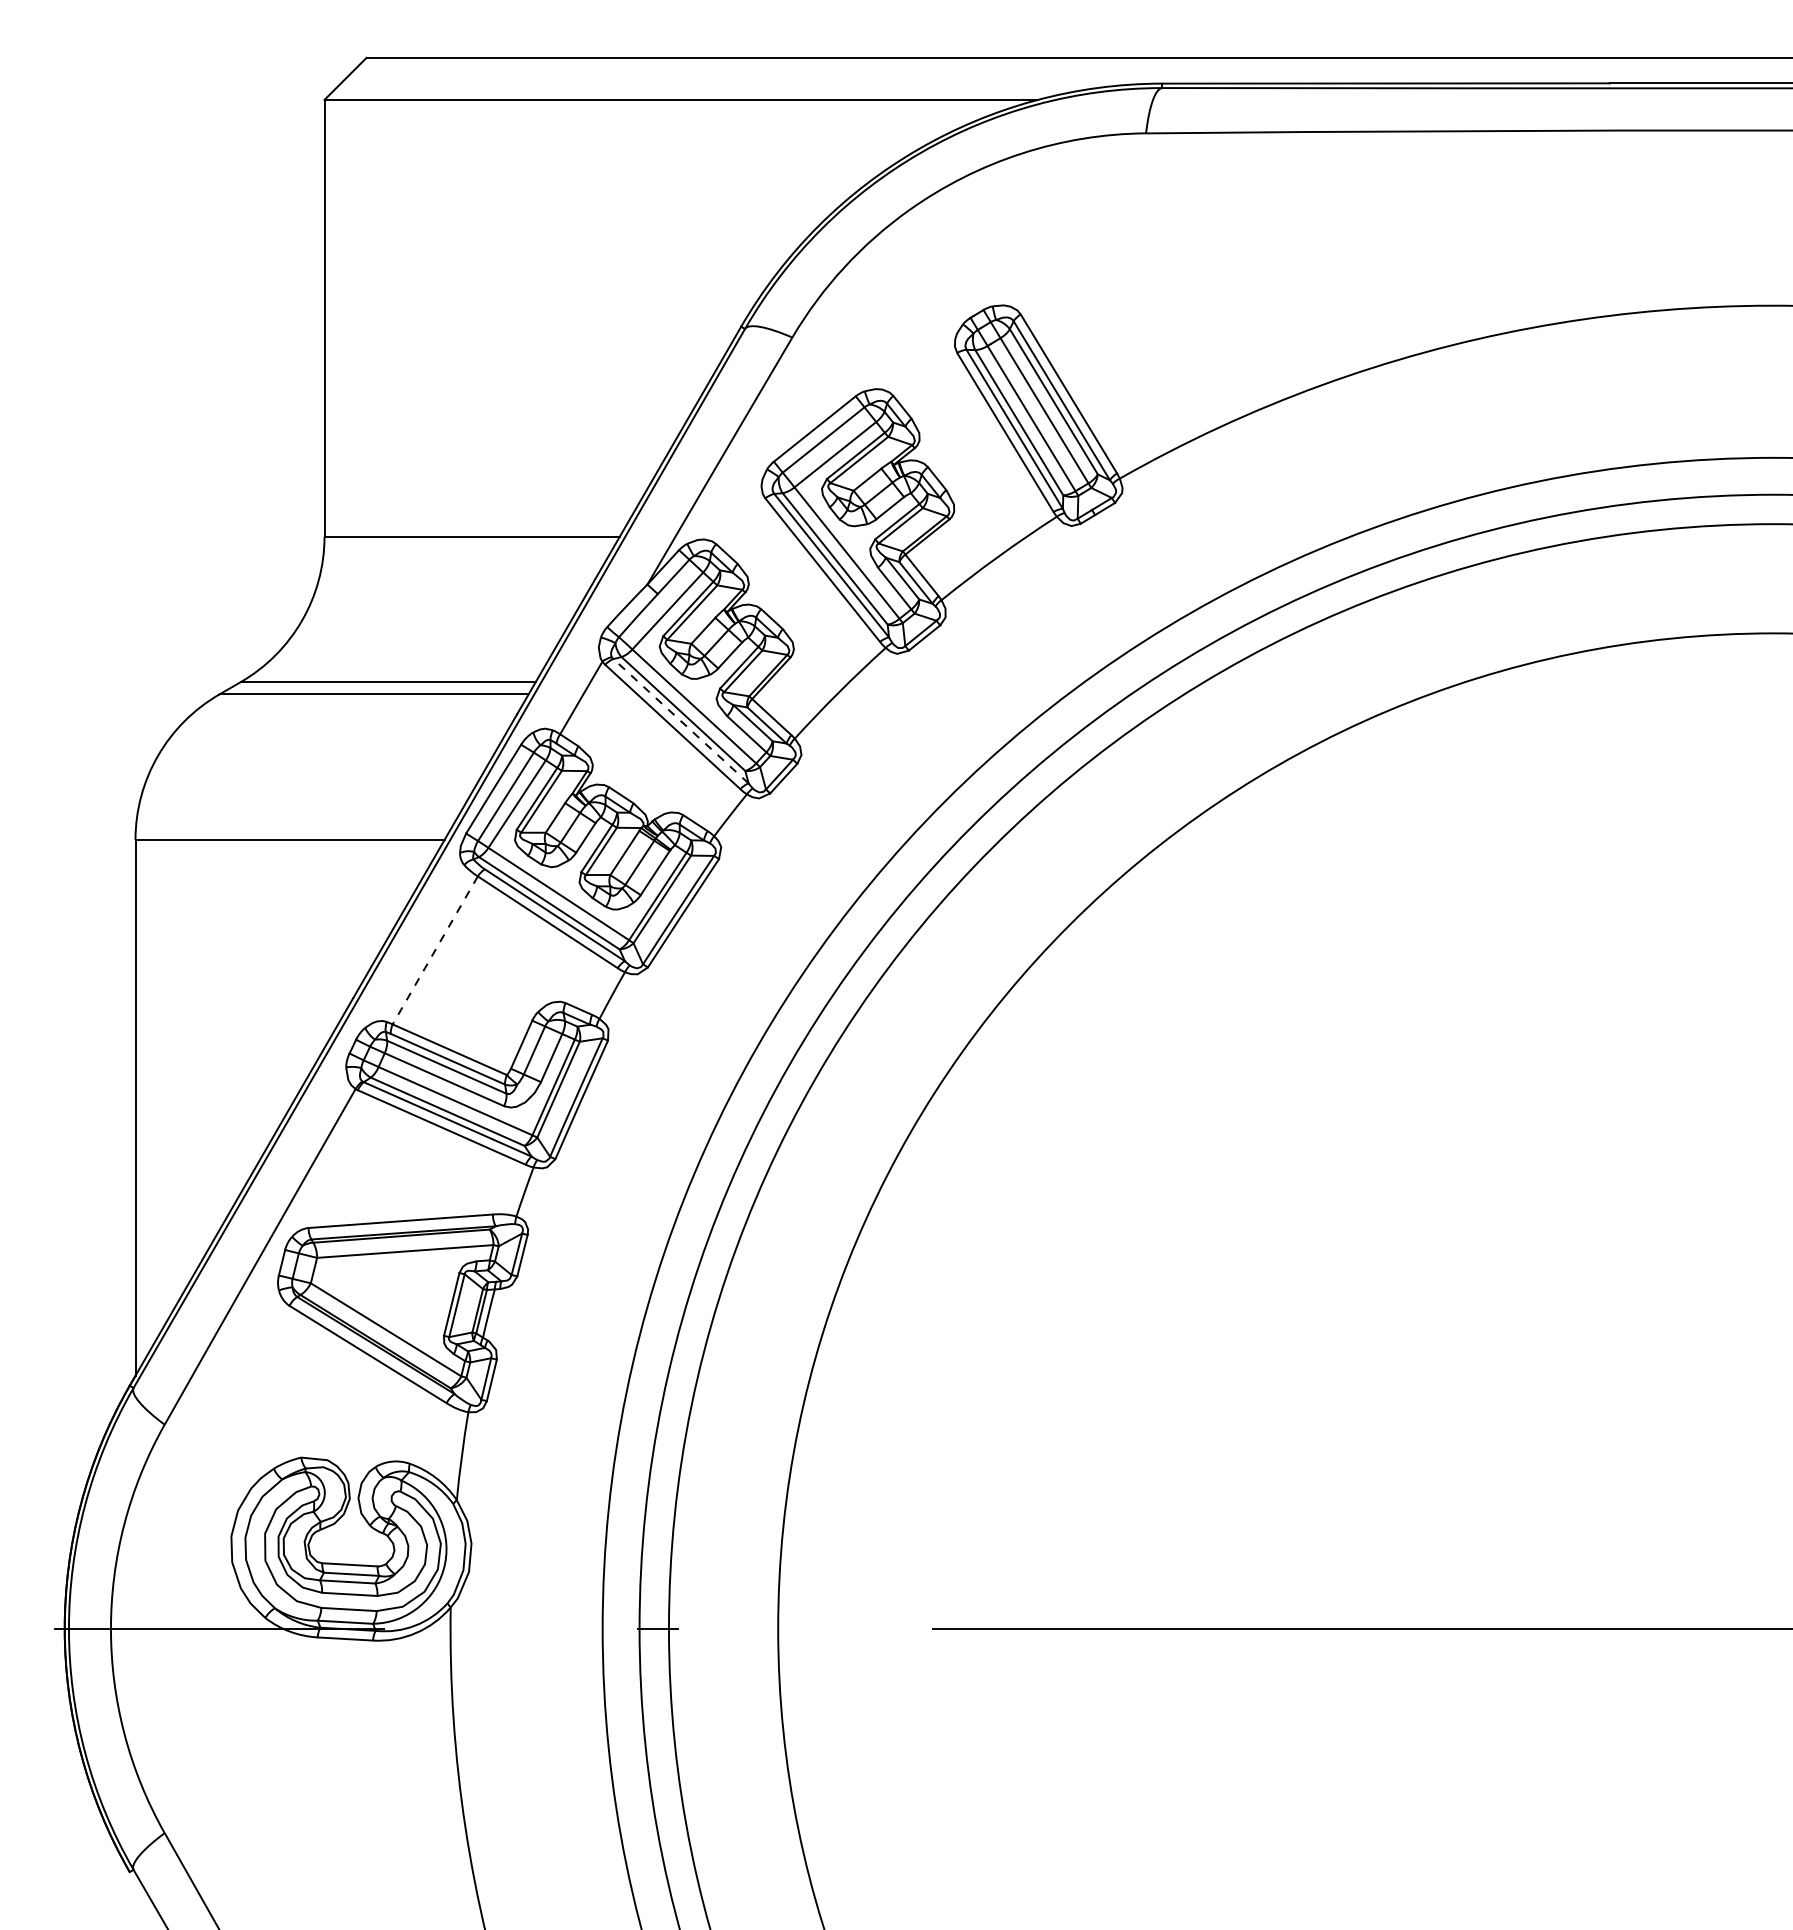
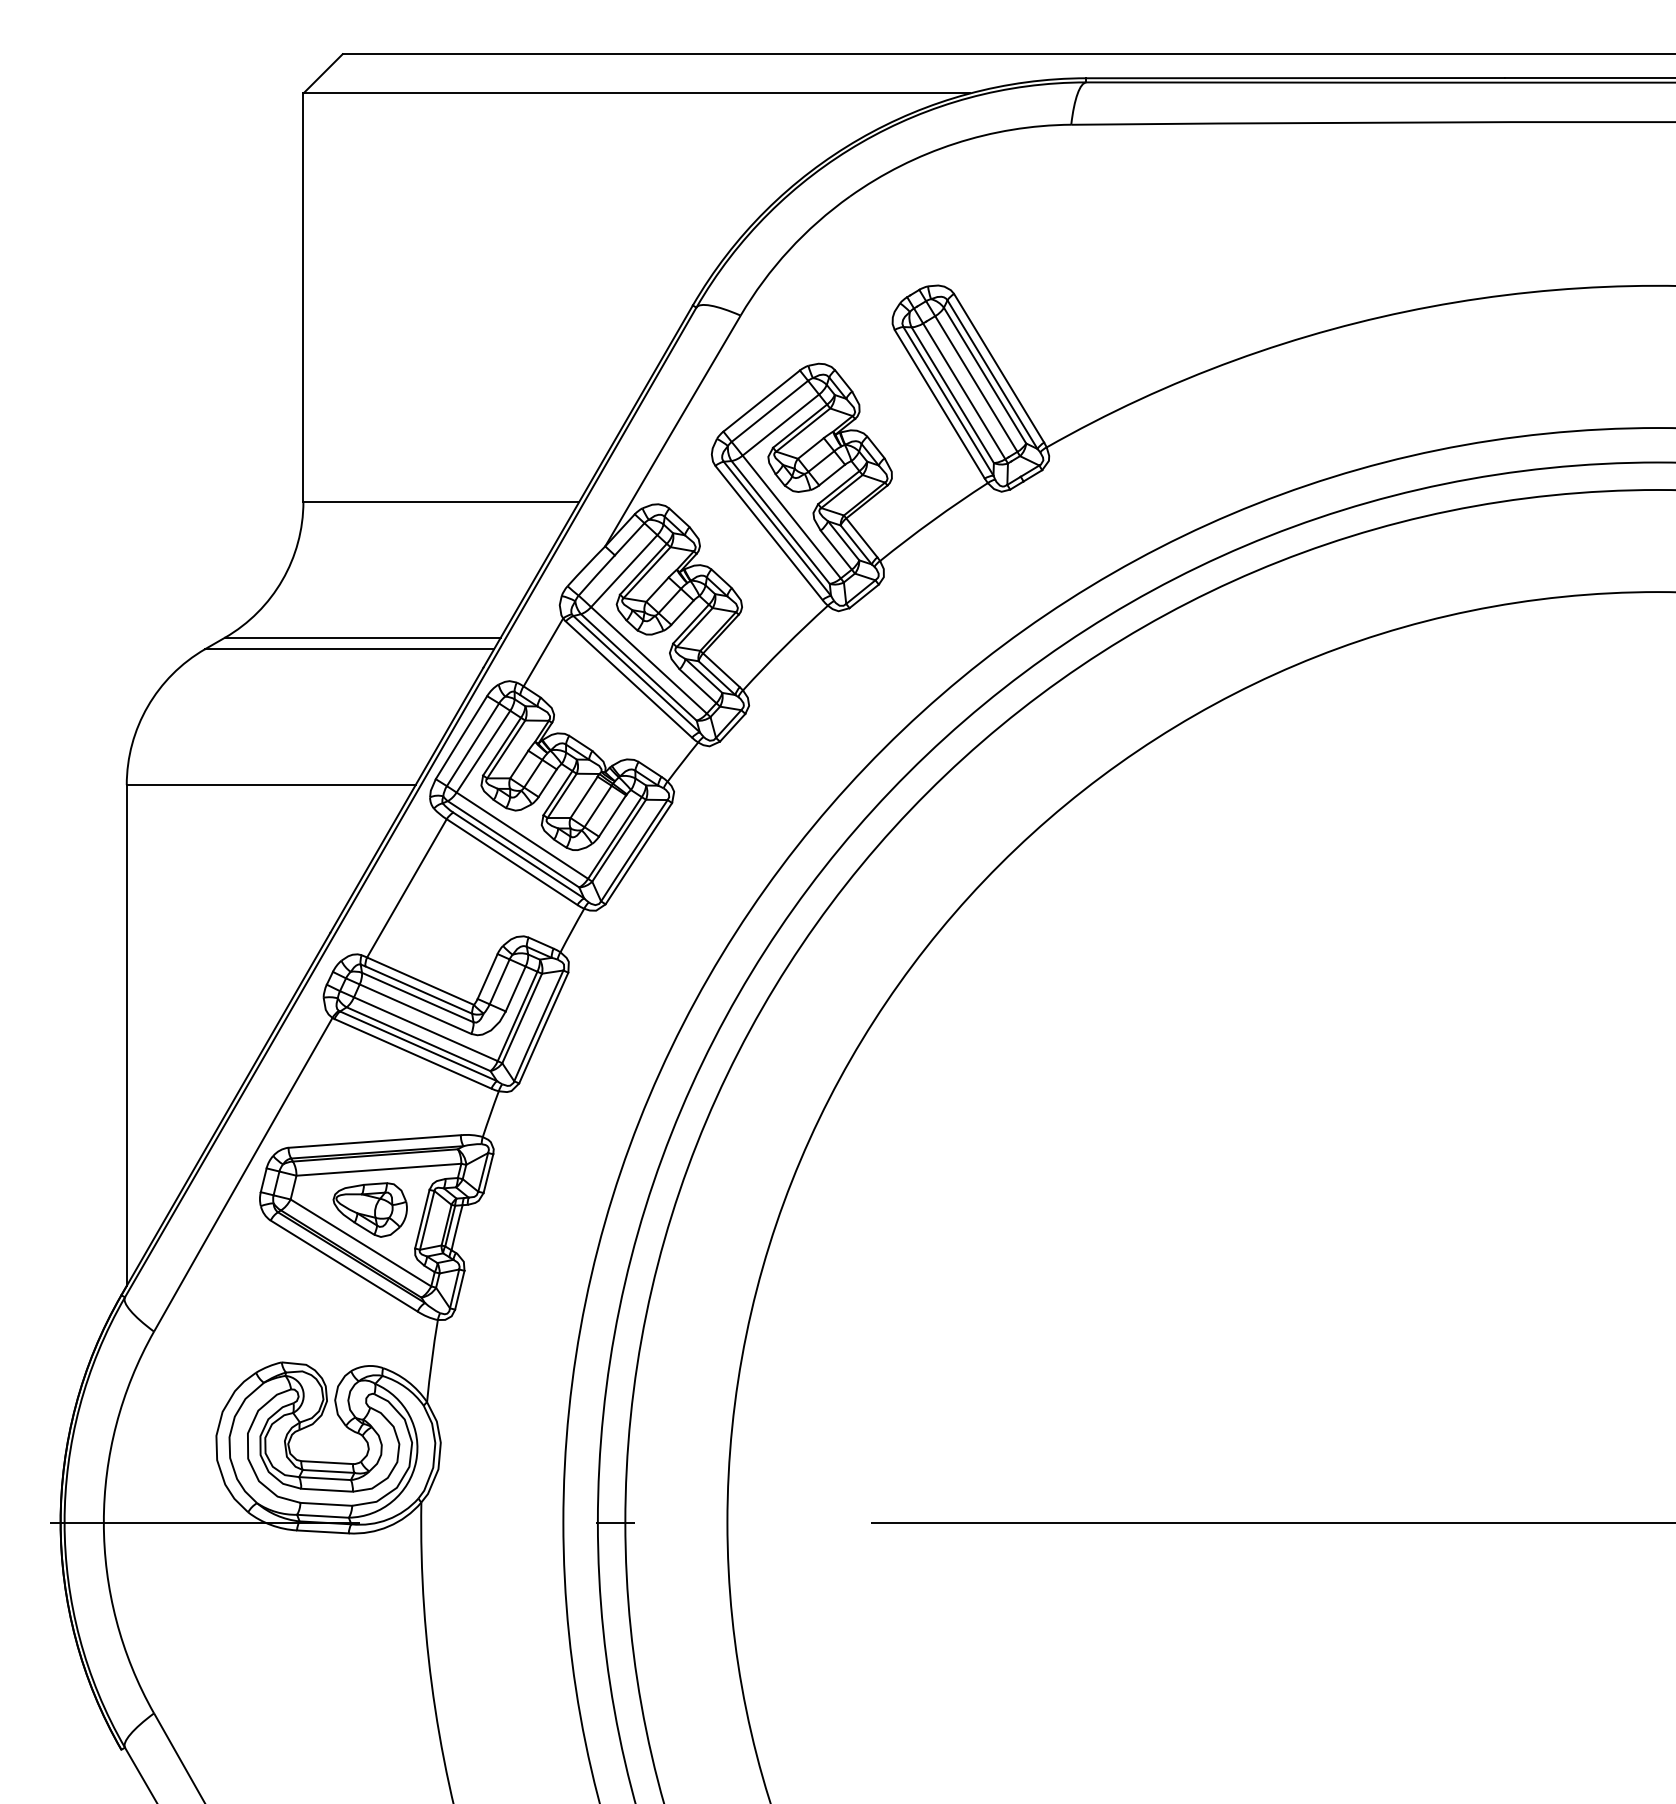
line: (681, 721) -> (637, 674), dashed -> solid
line: (435, 950) -> (407, 888), dashed -> solid
part: (395, 1294) -> (369, 1209), added

